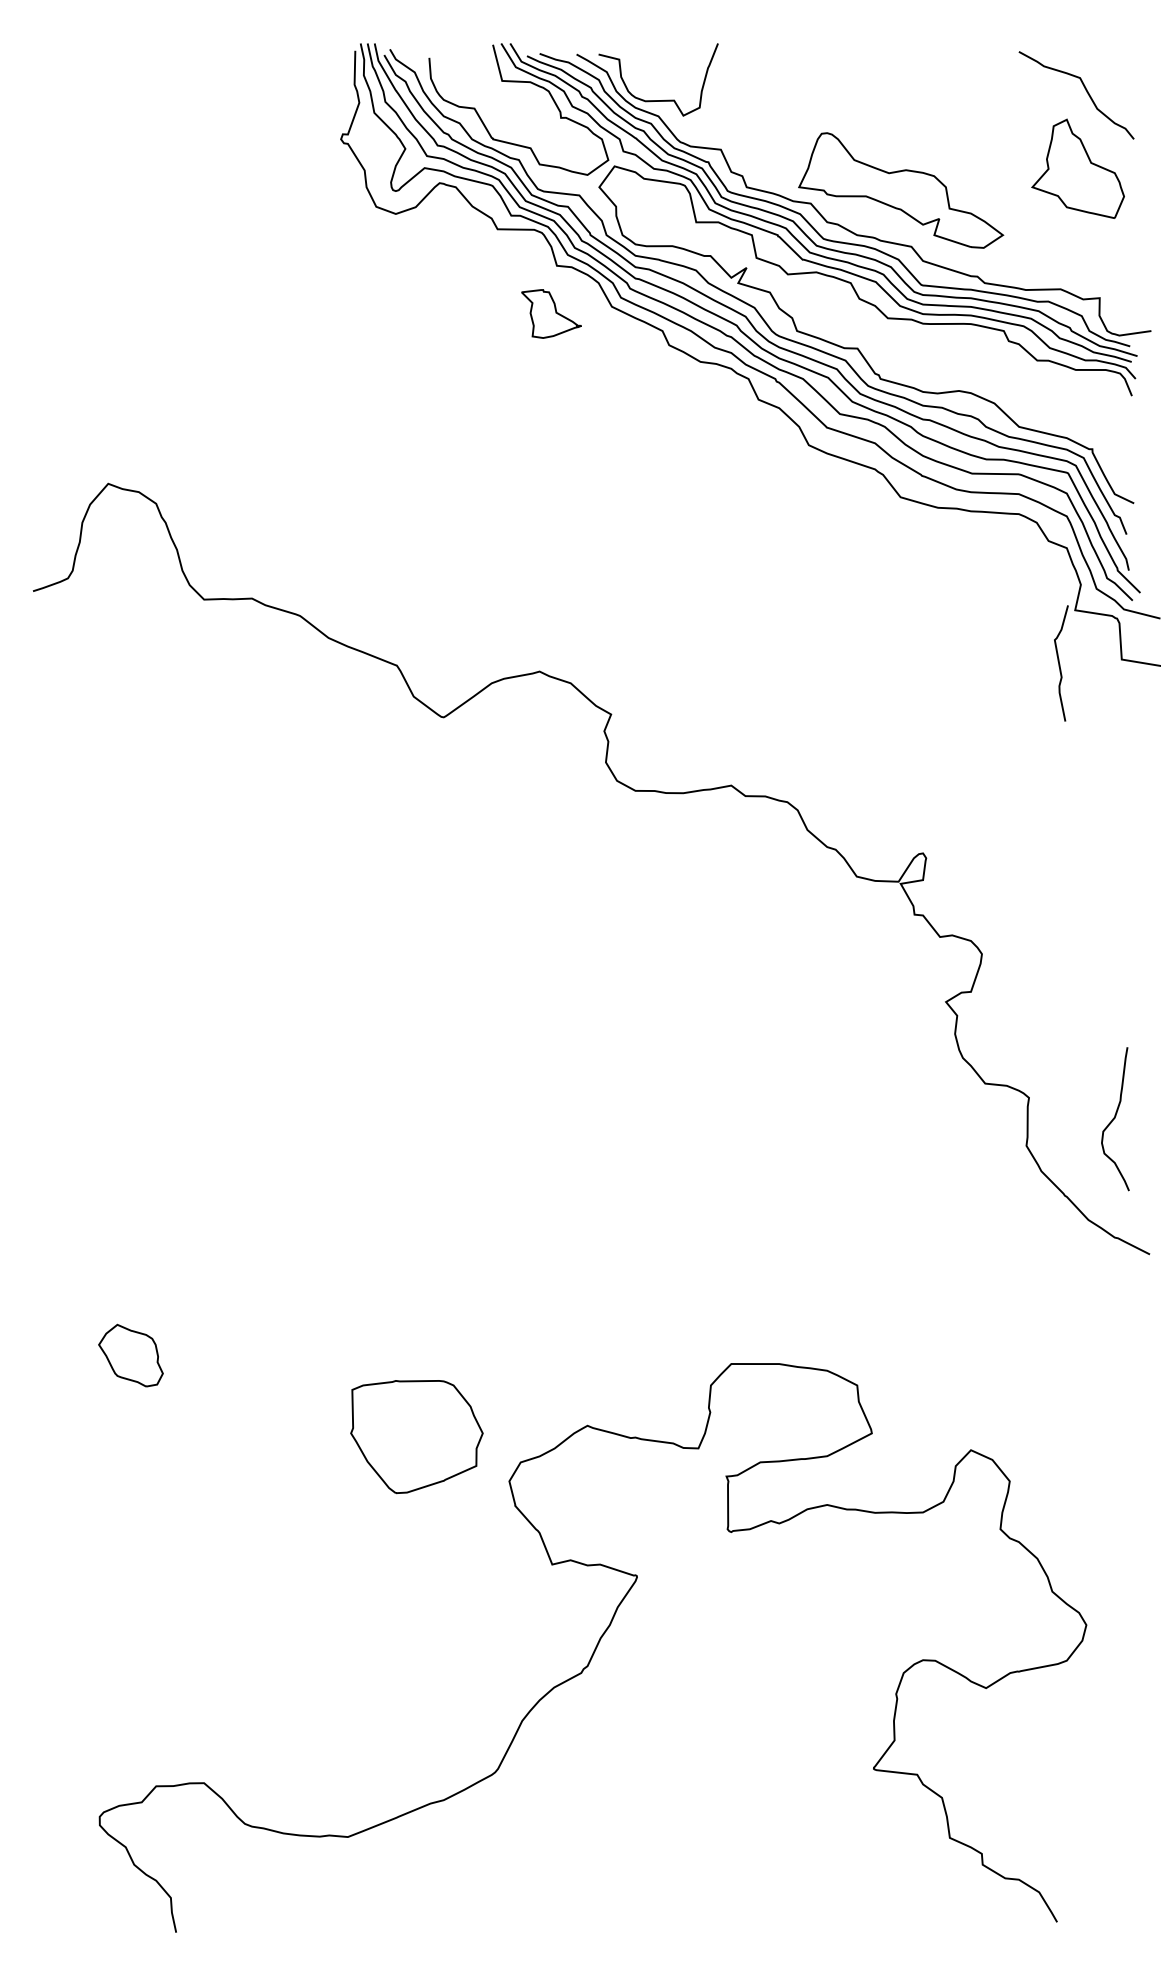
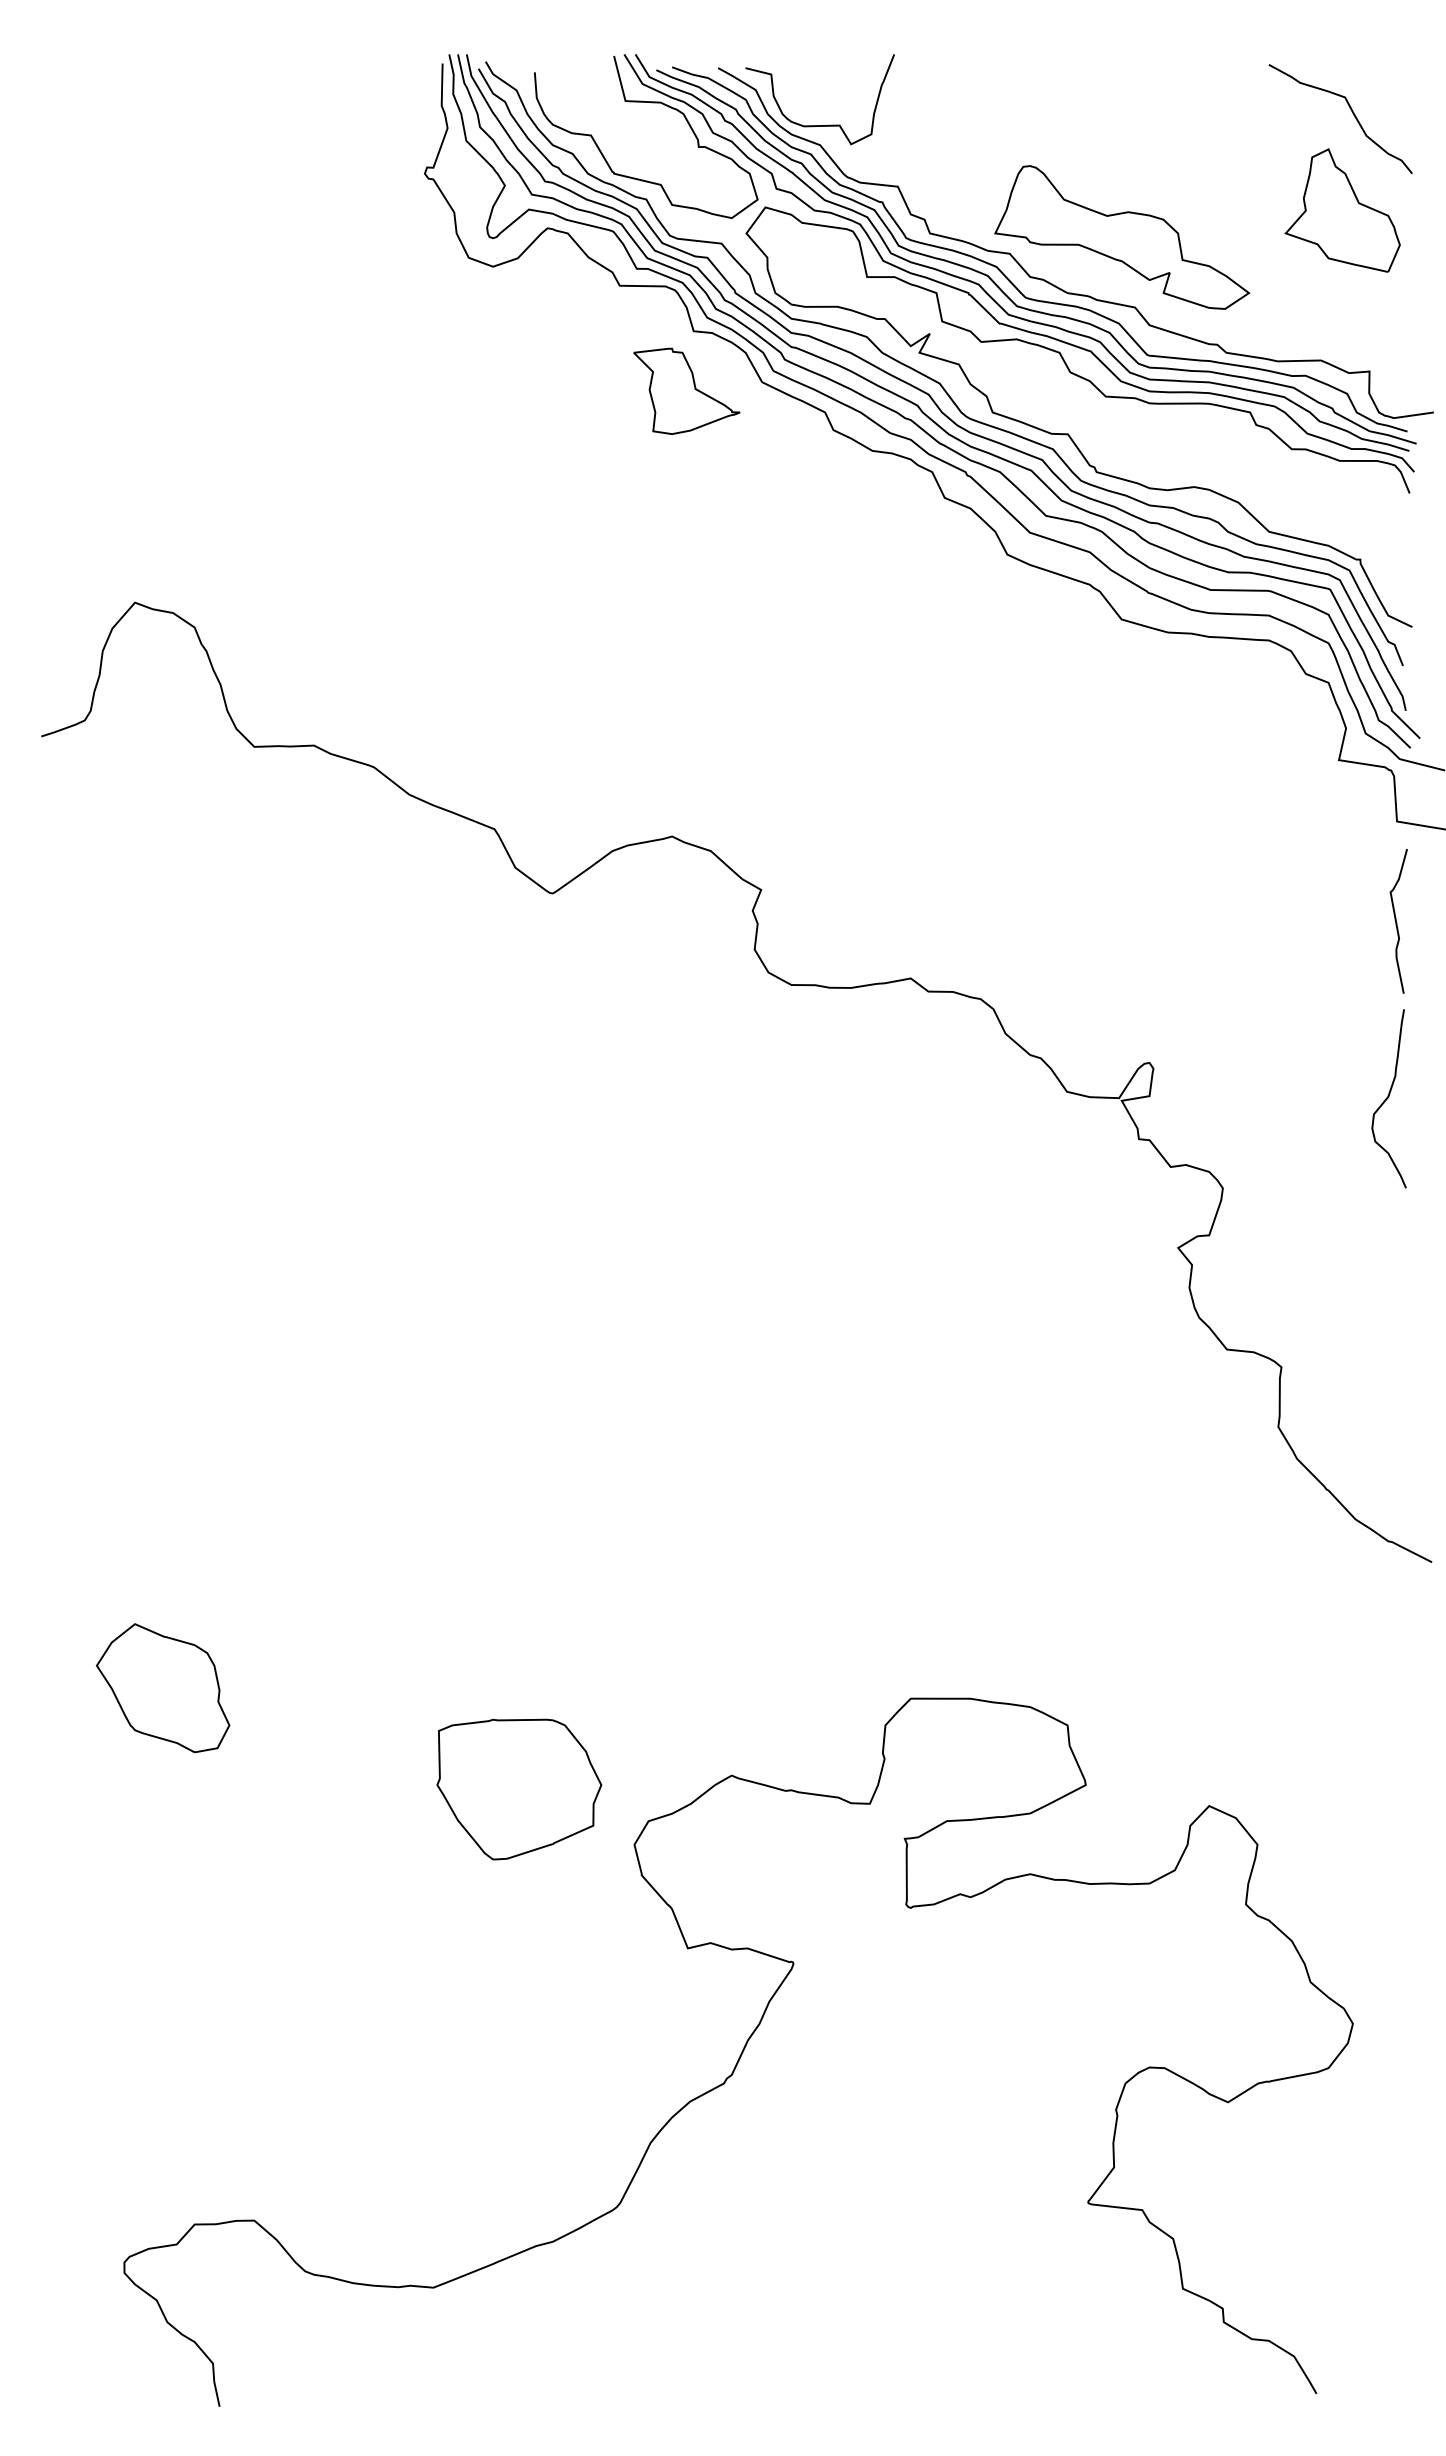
part: (551, 313) -> (686, 390), size x1.43
curve: (1060, 664) -> (1397, 922), moved
curve: (1114, 1118) -> (1388, 1098), moved
part: (131, 1355) -> (163, 1688), size x1.67

